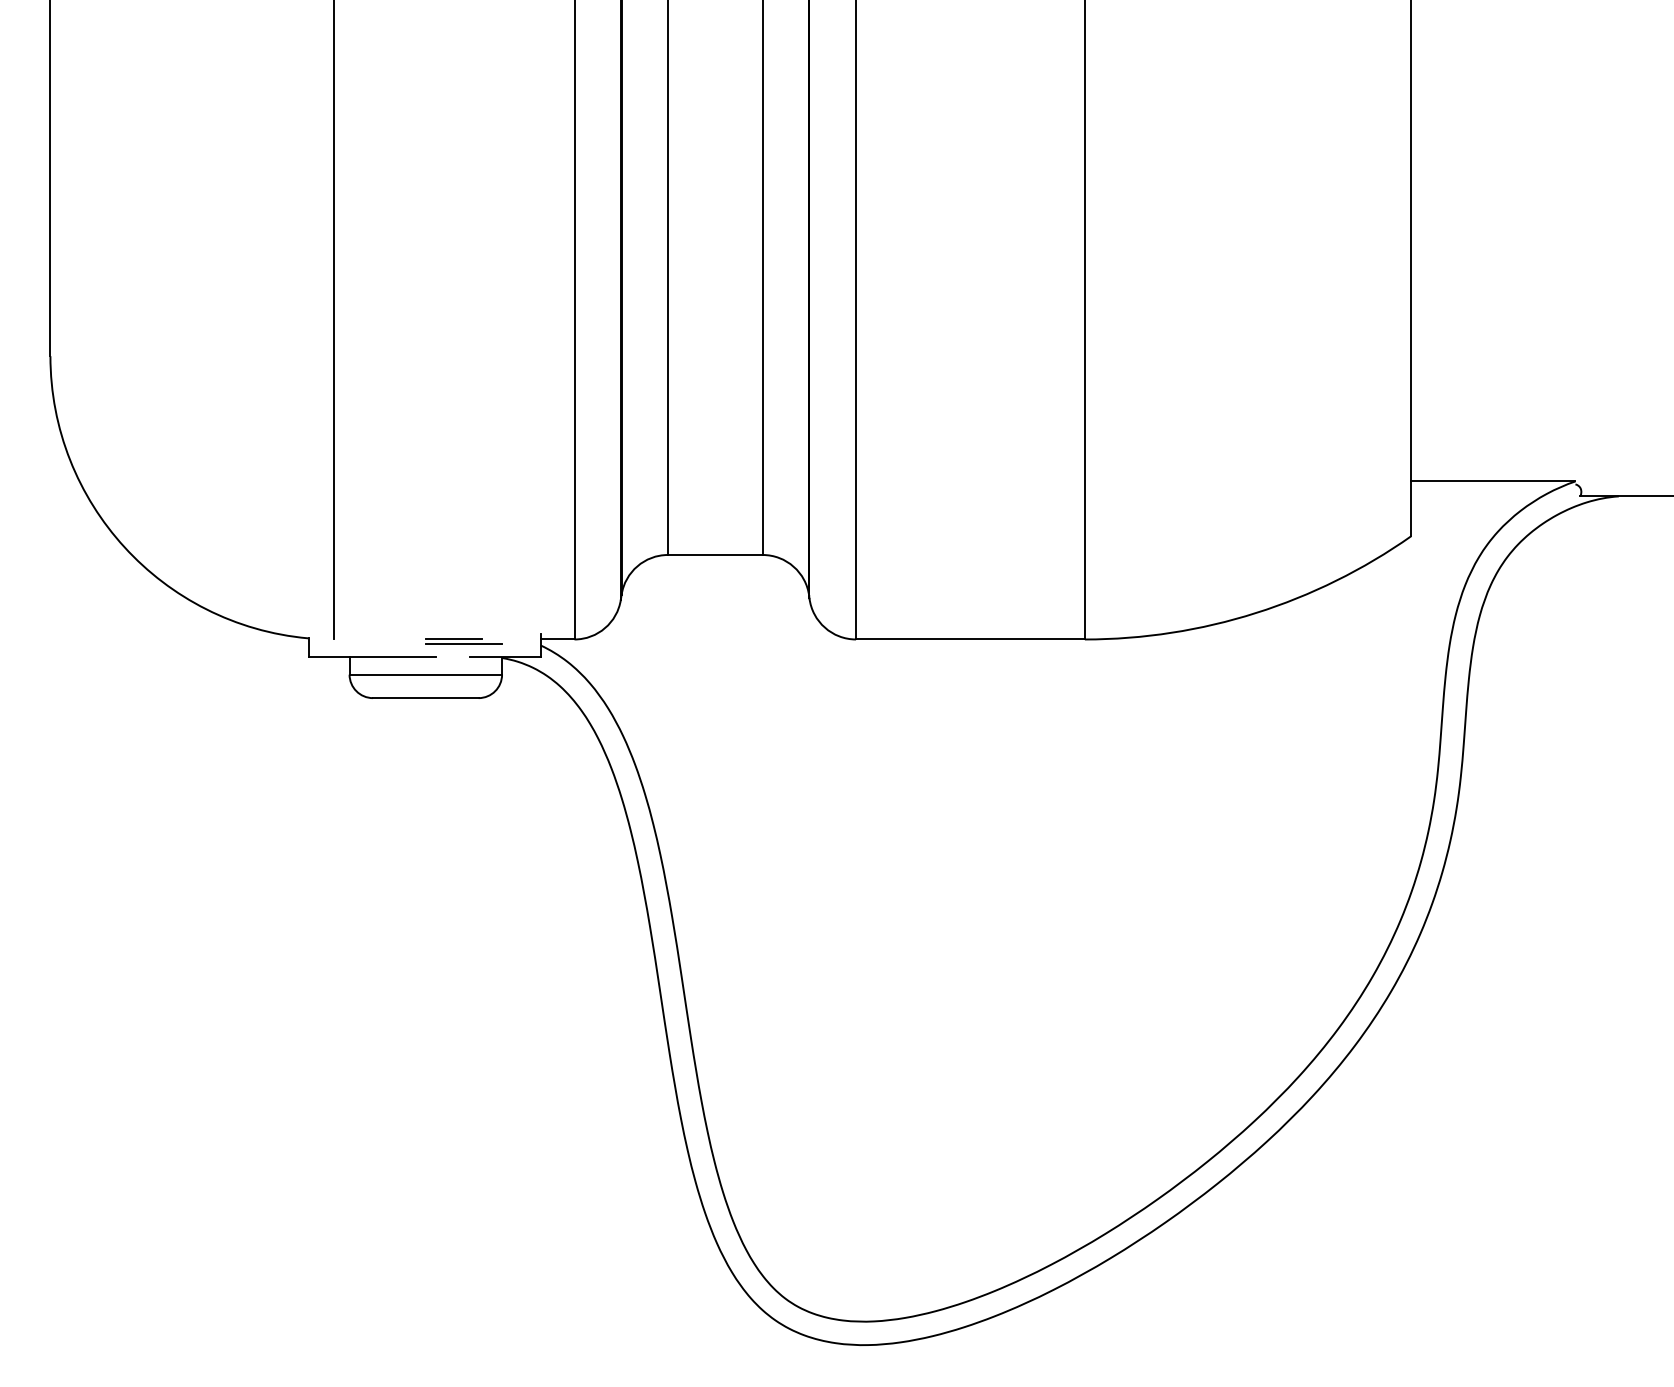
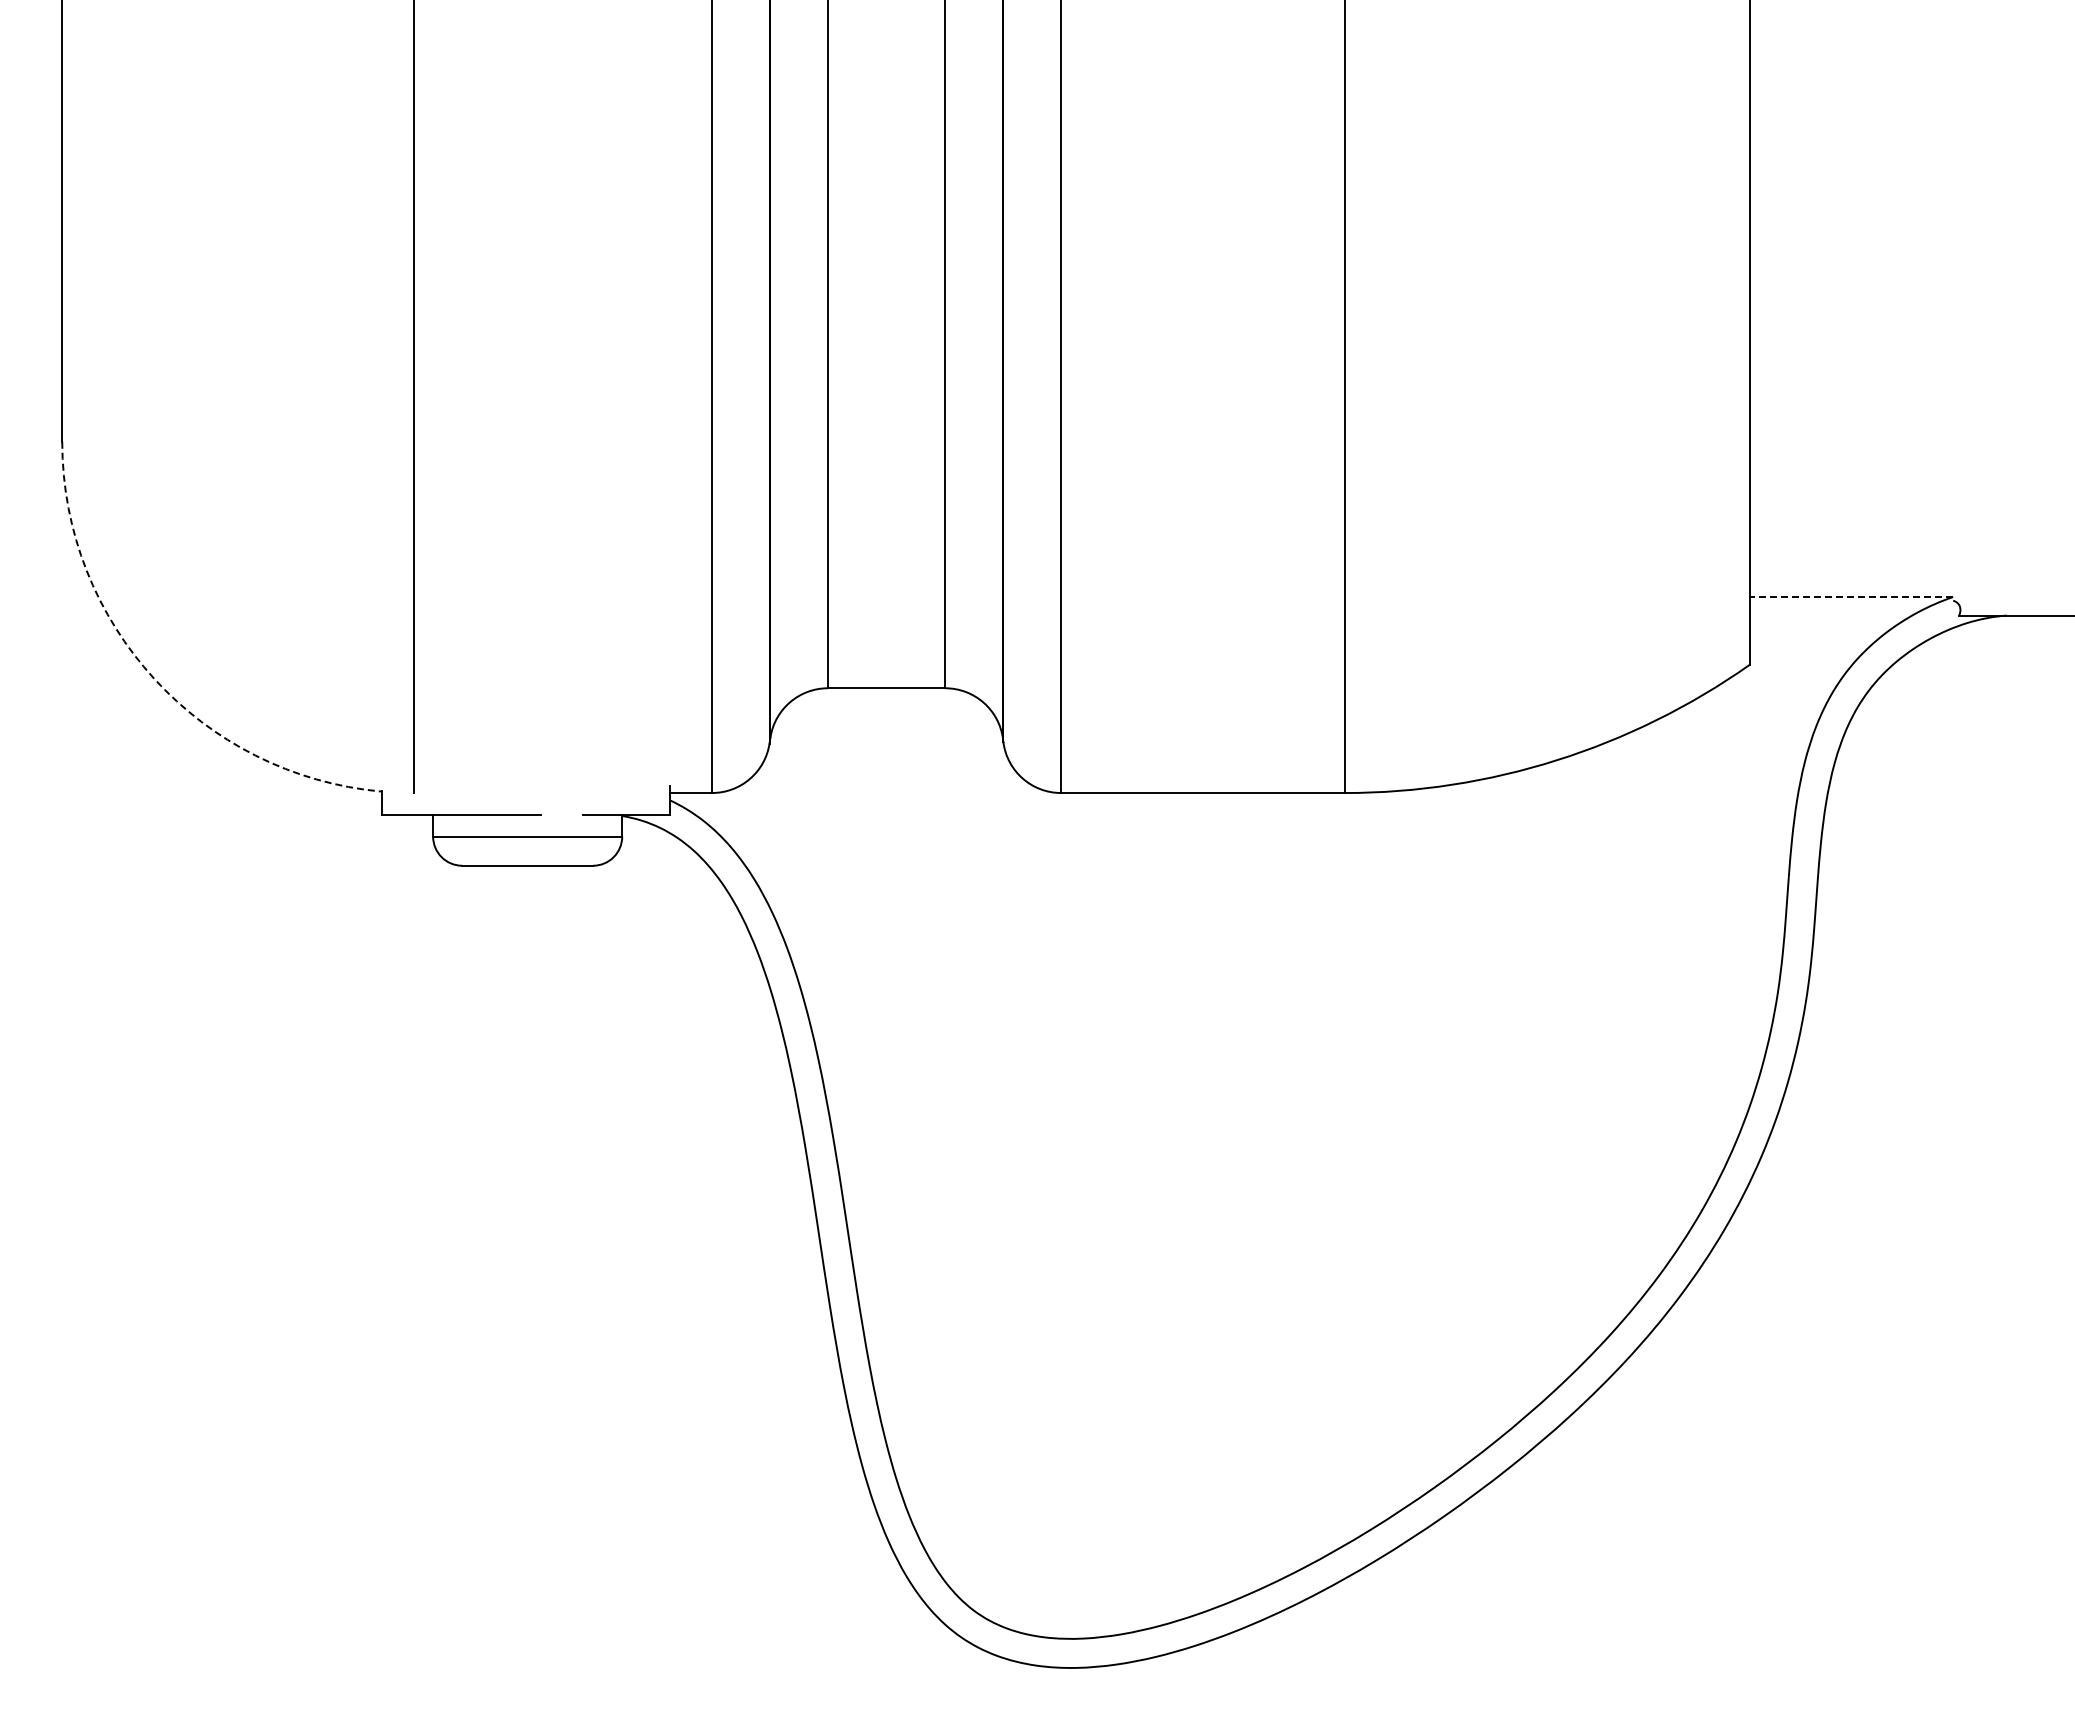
line: (1493, 480) -> (1851, 596), solid -> dashed
arc: (124, 547) -> (154, 678), solid -> dashed
part: (463, 641) -> (574, 795), removed

